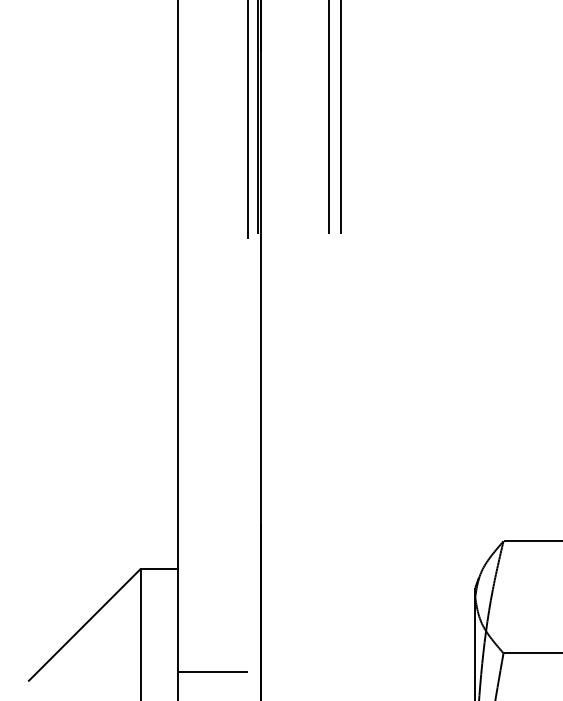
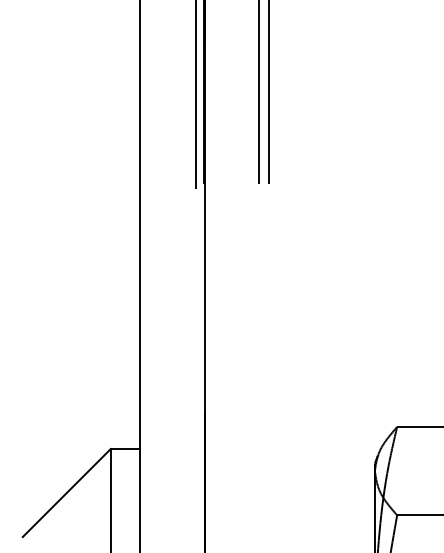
line: (212, 671) -> (167, 529), removed

